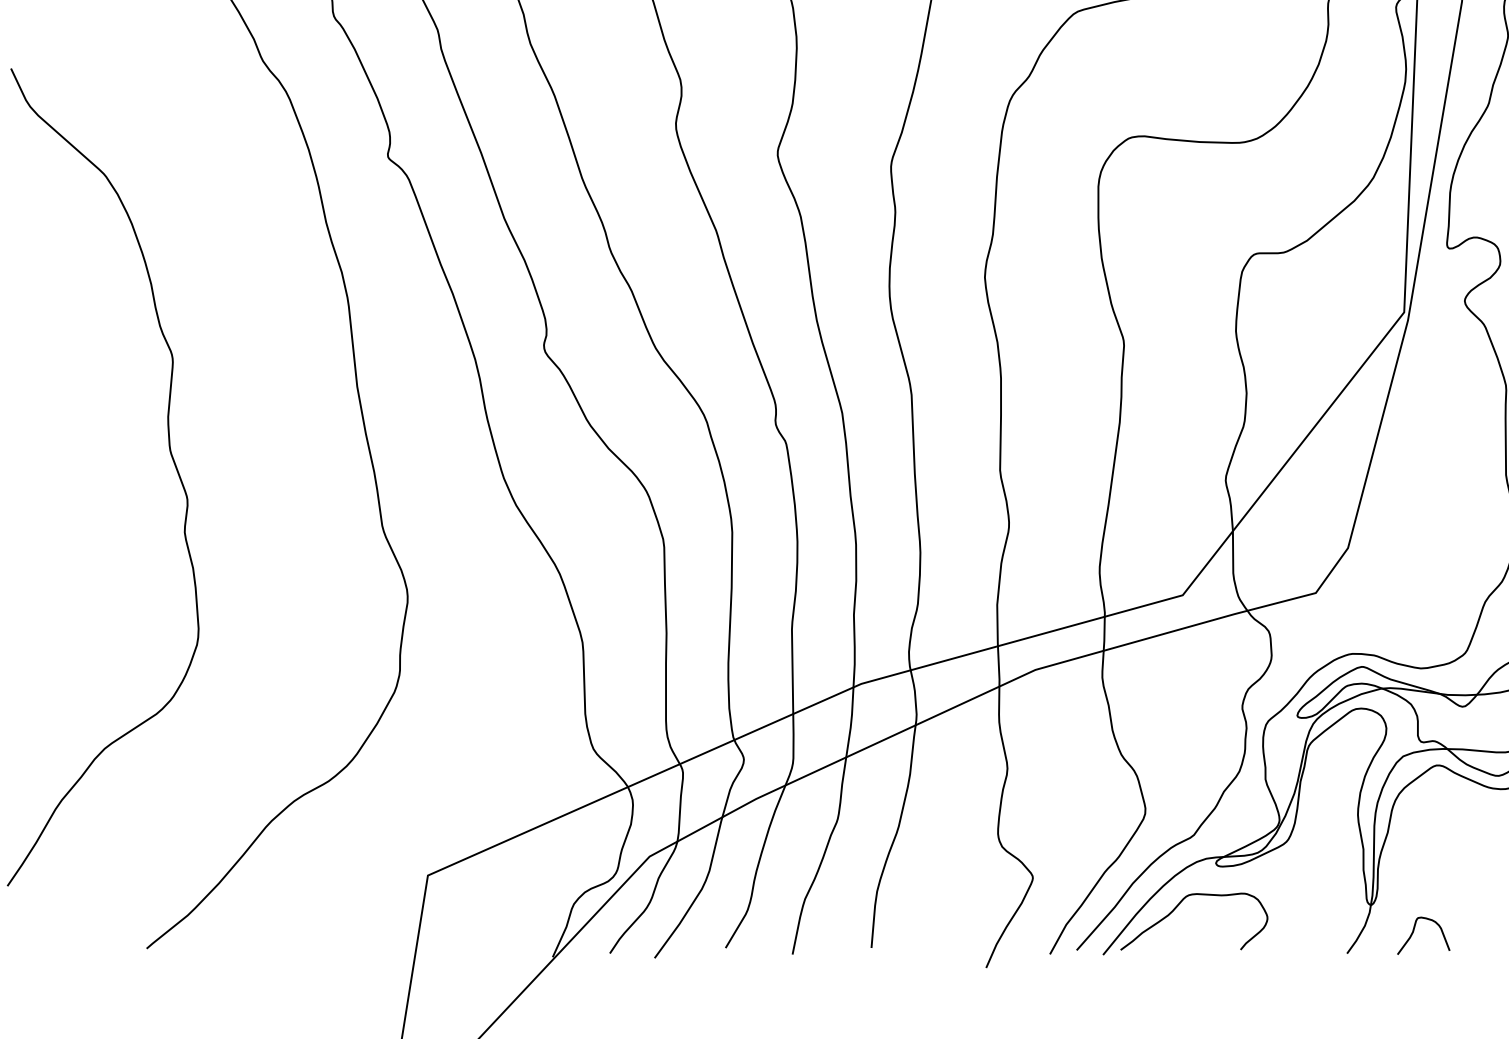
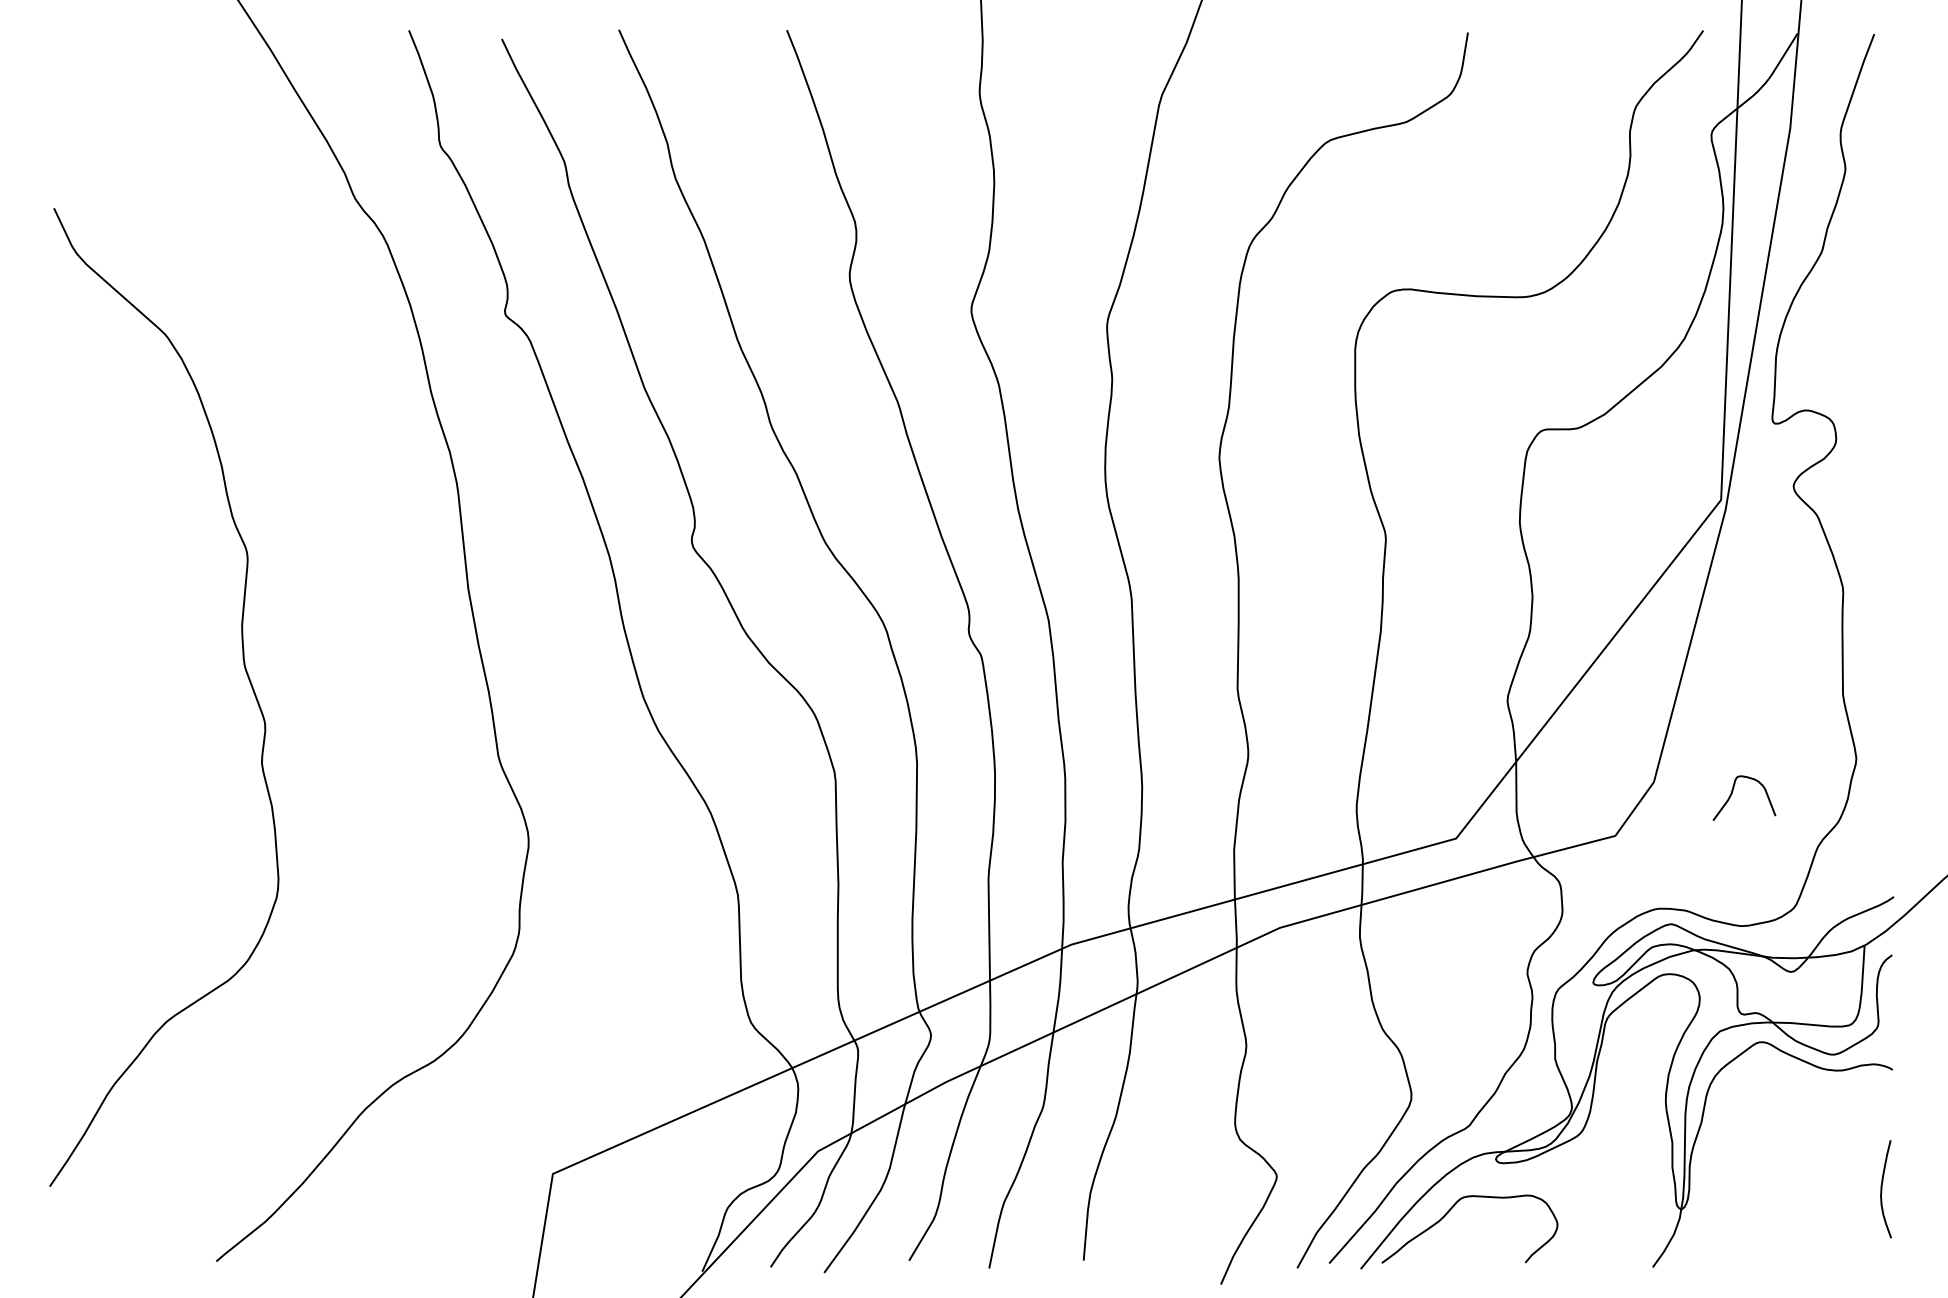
curve: (1413, 932) -> (1732, 794), moved

